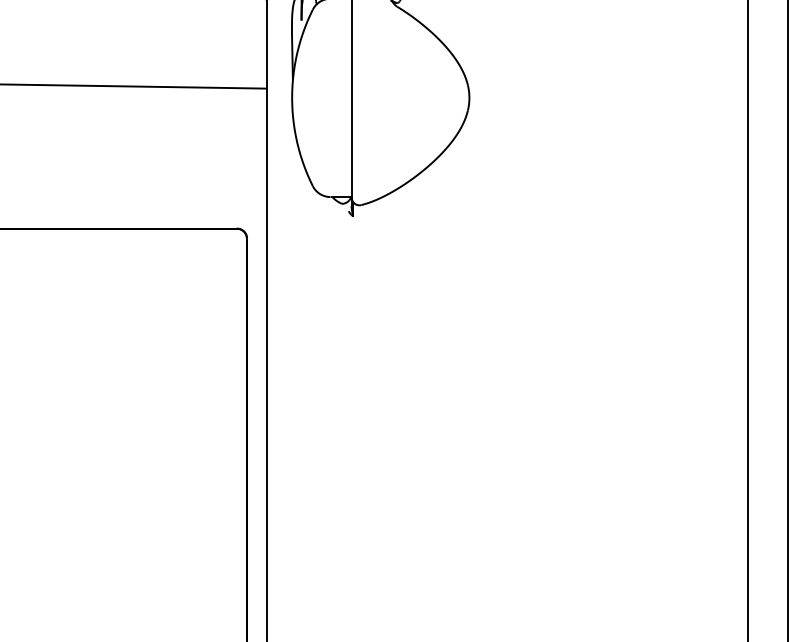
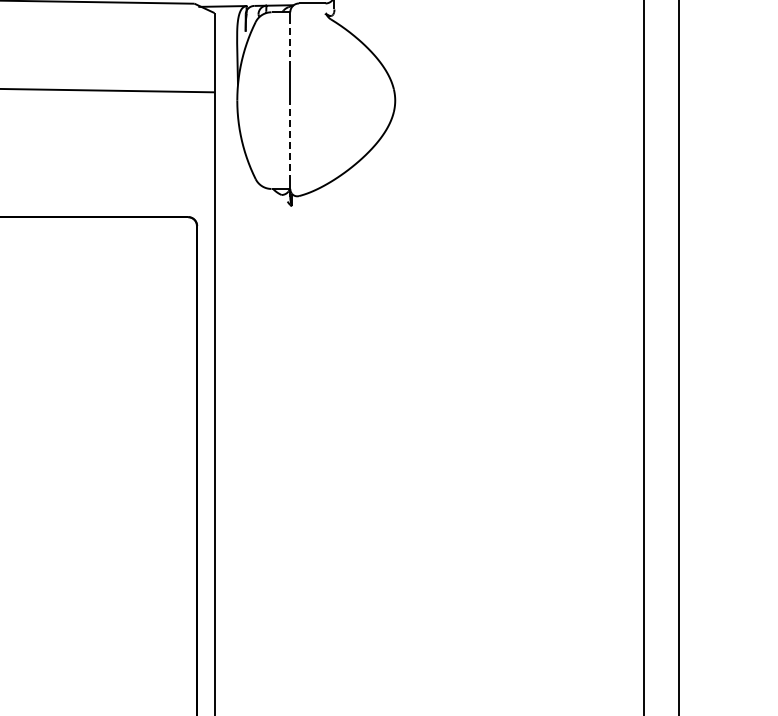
line: (351, 36) -> (290, 45), solid -> dashed
line: (351, 143) -> (290, 141), solid -> dashed

